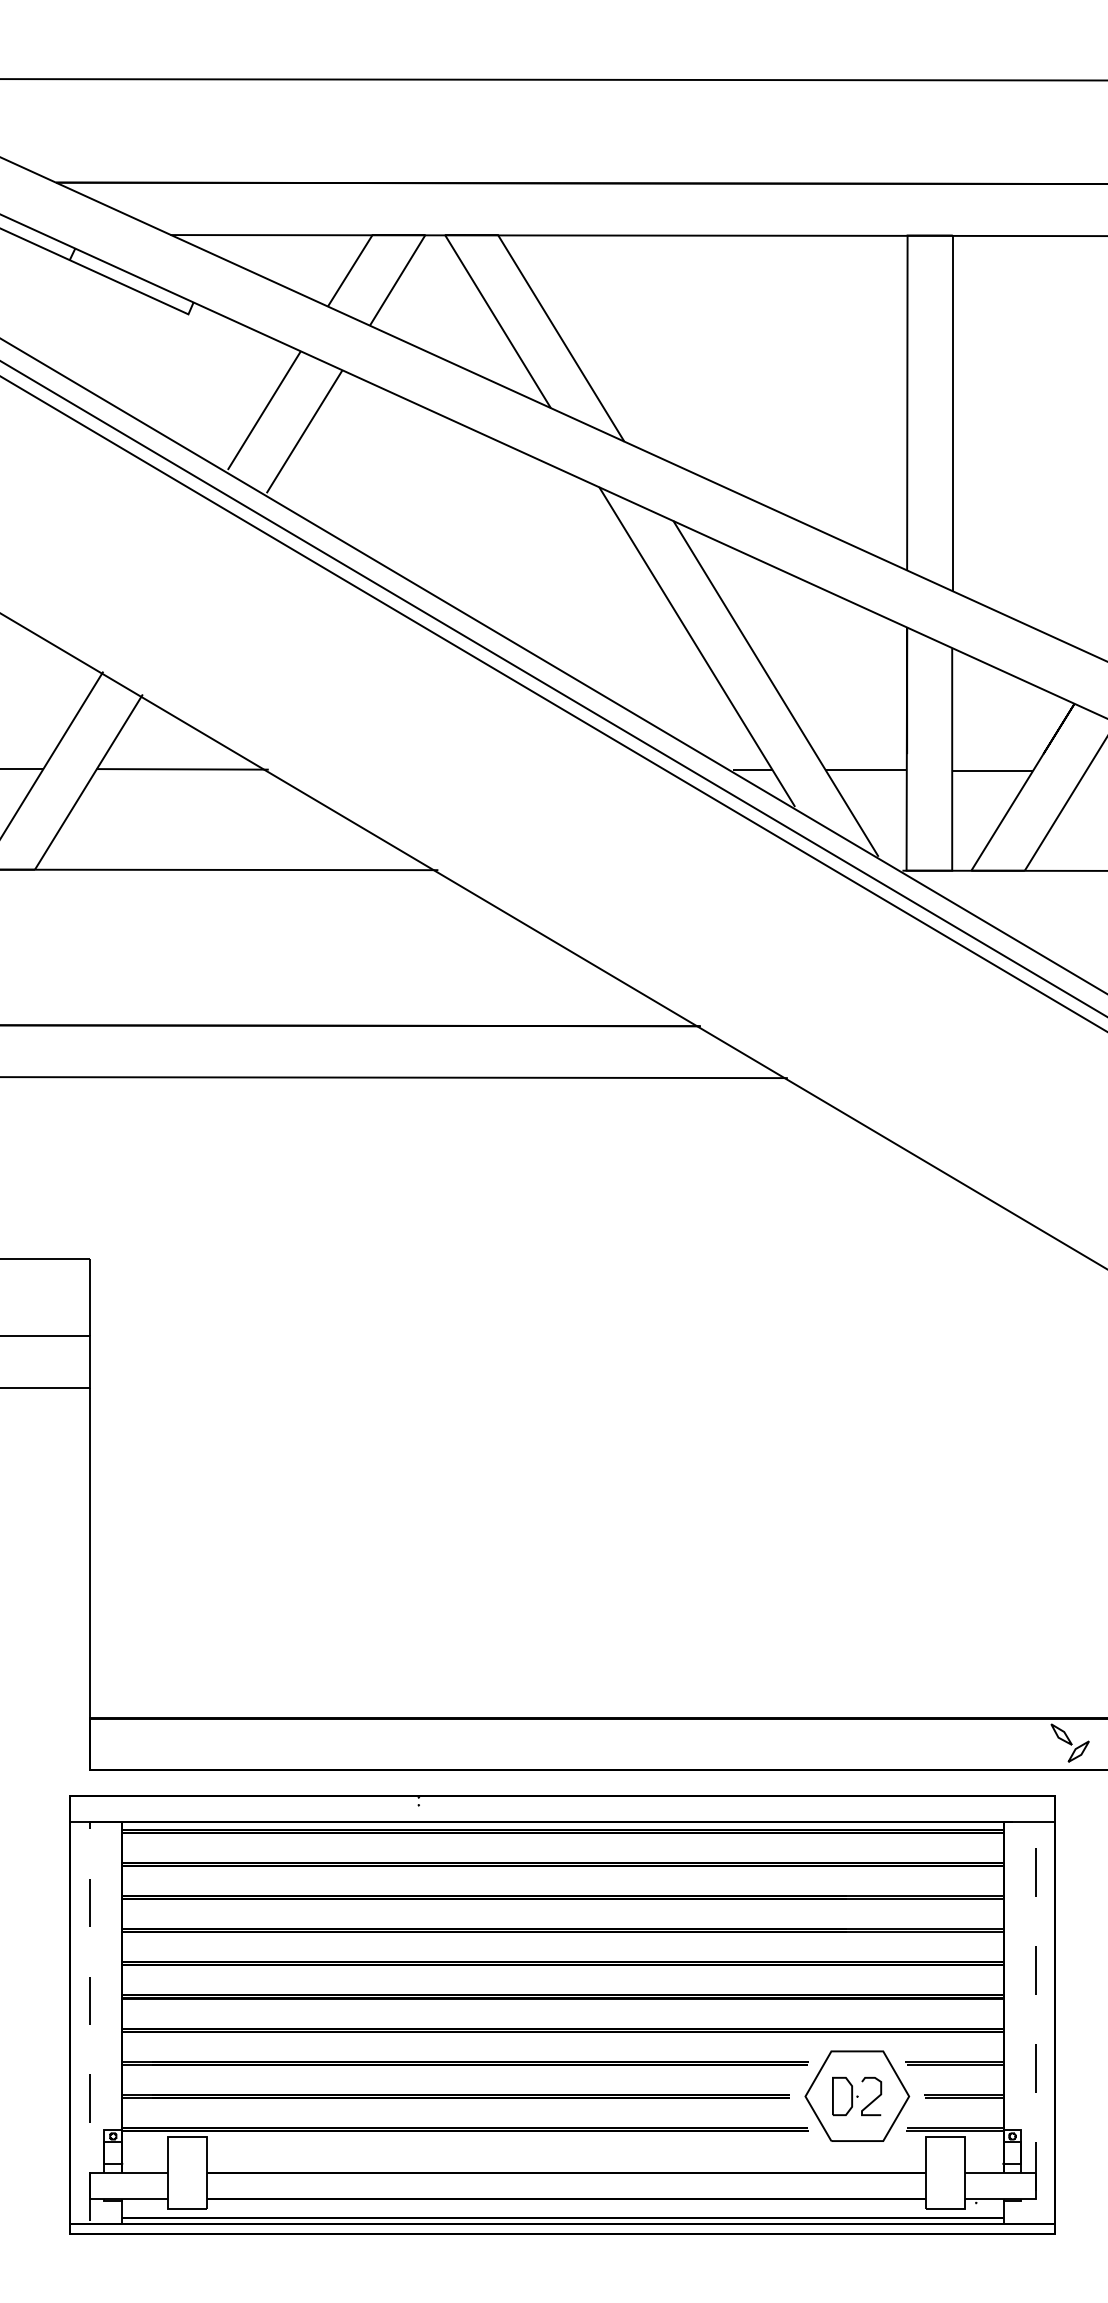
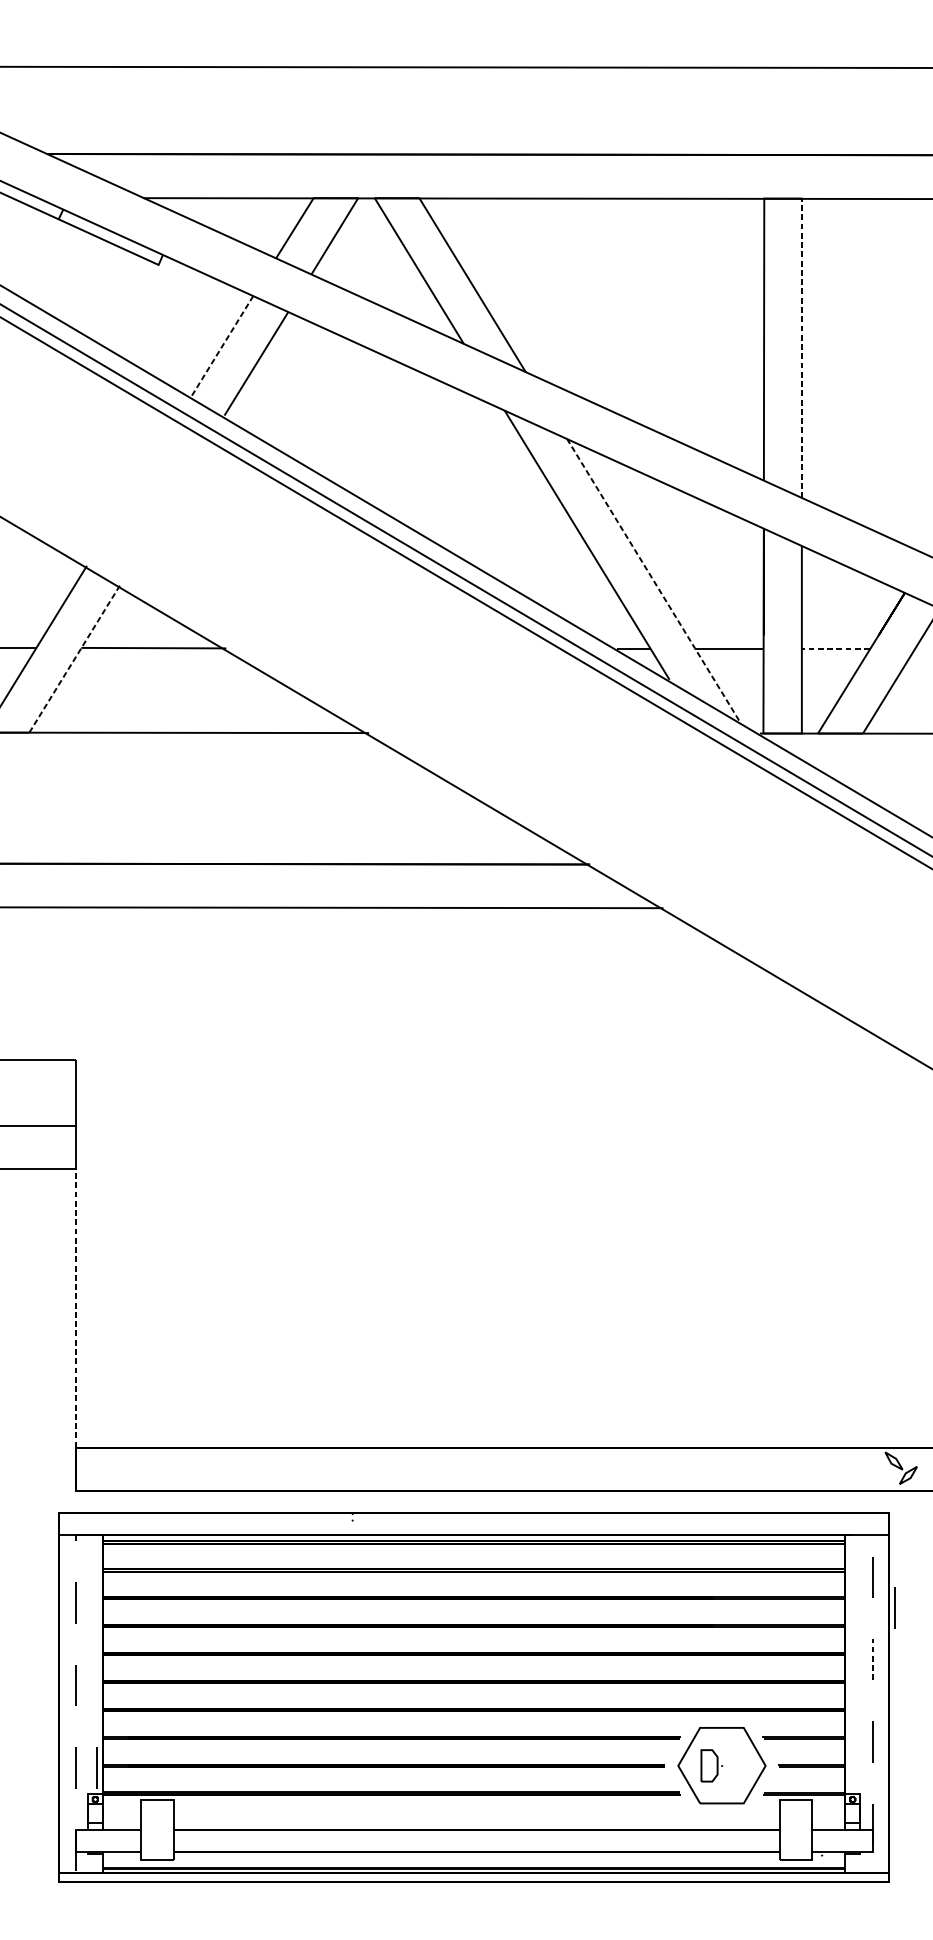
line: (264, 410) -> (222, 345), solid -> dashed
line: (952, 413) -> (802, 348), solid -> dashed
line: (775, 688) -> (653, 580), solid -> dashed
line: (992, 770) -> (835, 649), solid -> dashed
line: (88, 782) -> (74, 659), solid -> dashed
line: (89, 1552) -> (75, 1307), solid -> dashed
line: (1062, 1909) -> (894, 1608), added
line: (1036, 1970) -> (872, 1659), solid -> dashed
line: (114, 2098) -> (96, 1767), added
curve: (874, 2098) -> (736, 1767), removed

